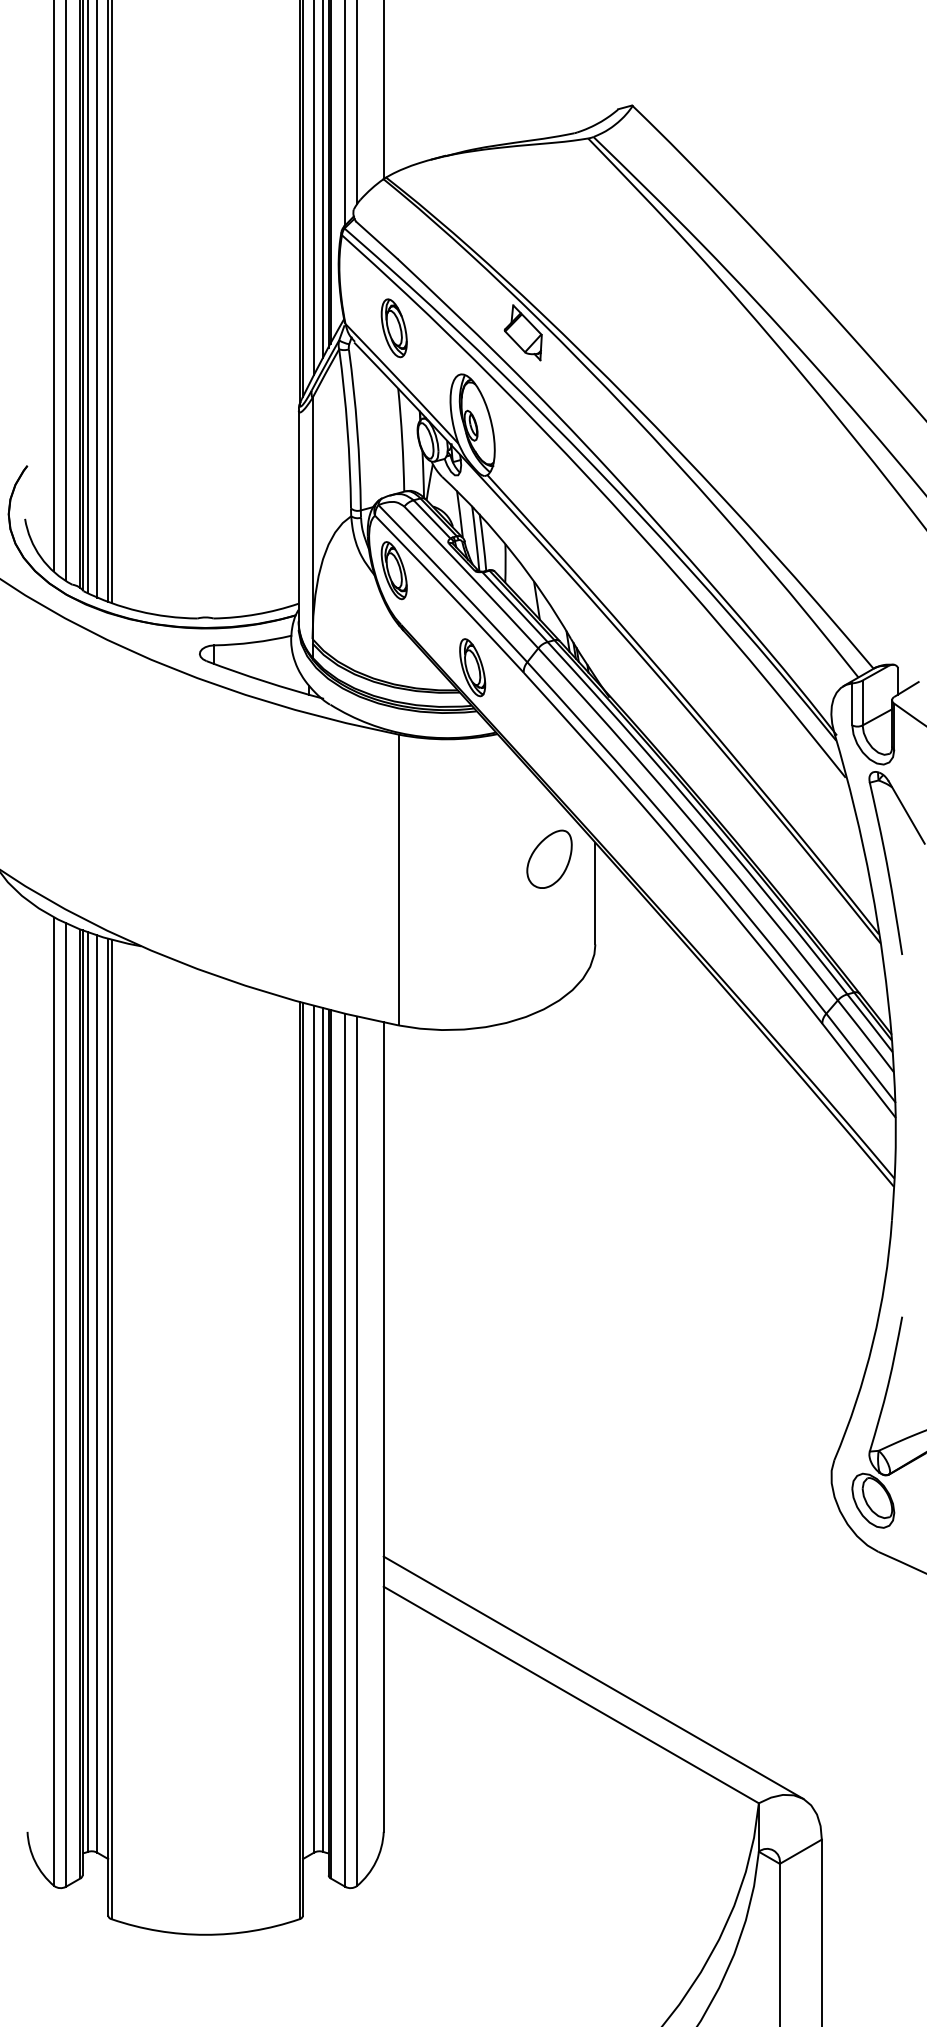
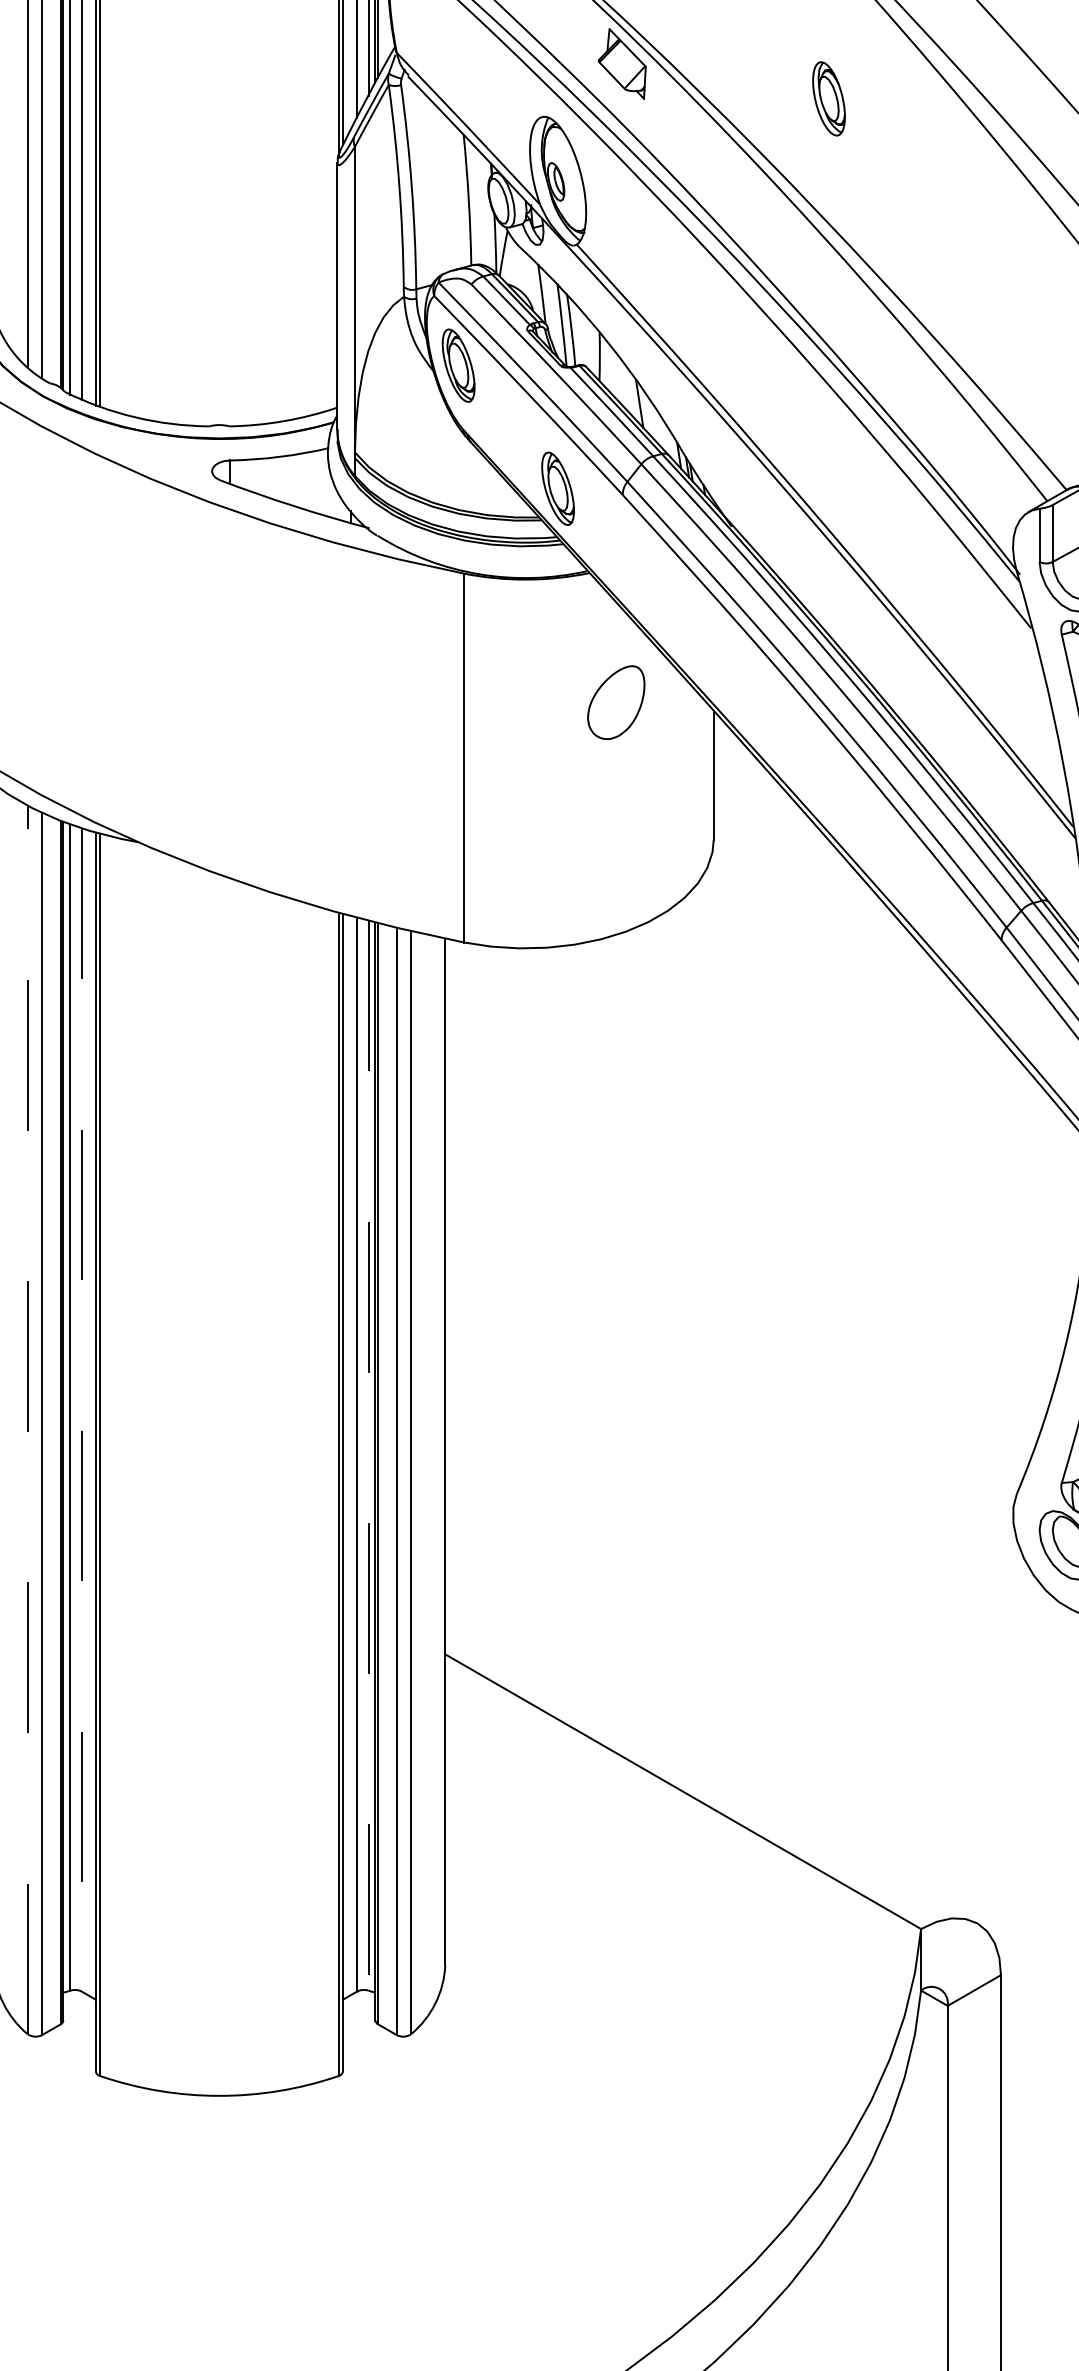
part: (393, 328) -> (828, 99), moved
part: (549, 858) -> (616, 701), moved
line: (97, 1394) -> (82, 1410), solid -> dashed
line: (54, 1401) -> (27, 1419), solid -> dashed
line: (323, 1430) -> (368, 1456), solid -> dashed
line: (593, 1677) -> (711, 1769), removed

